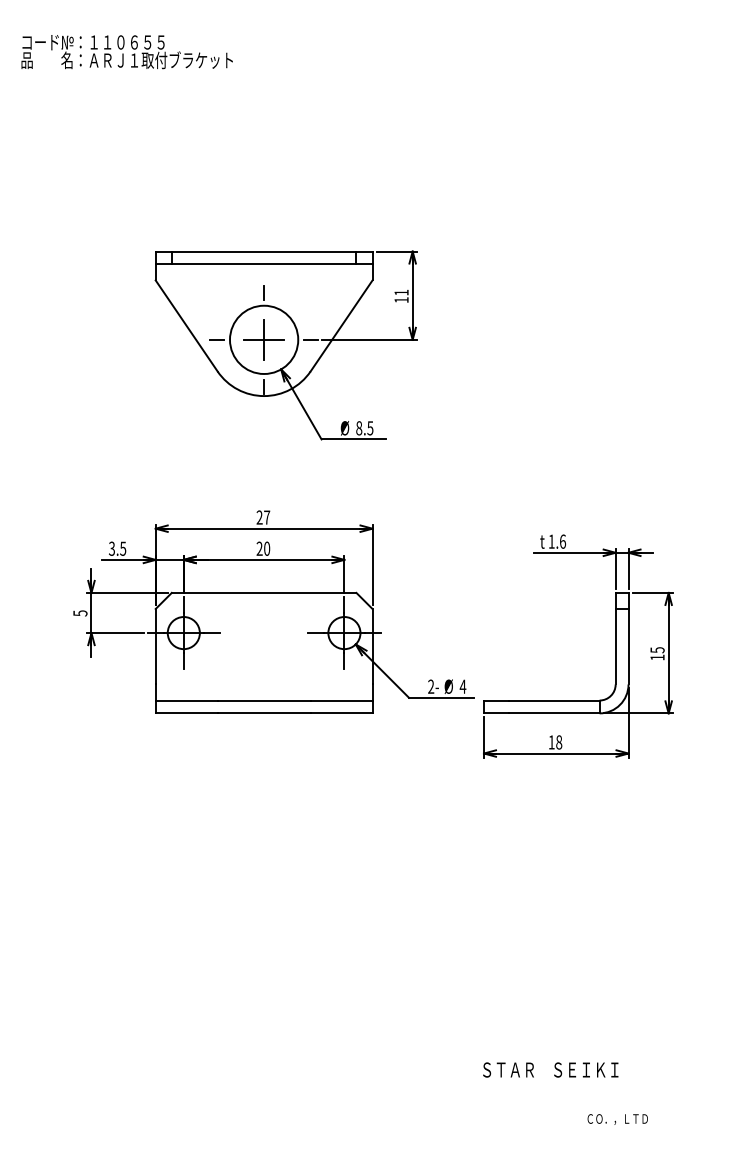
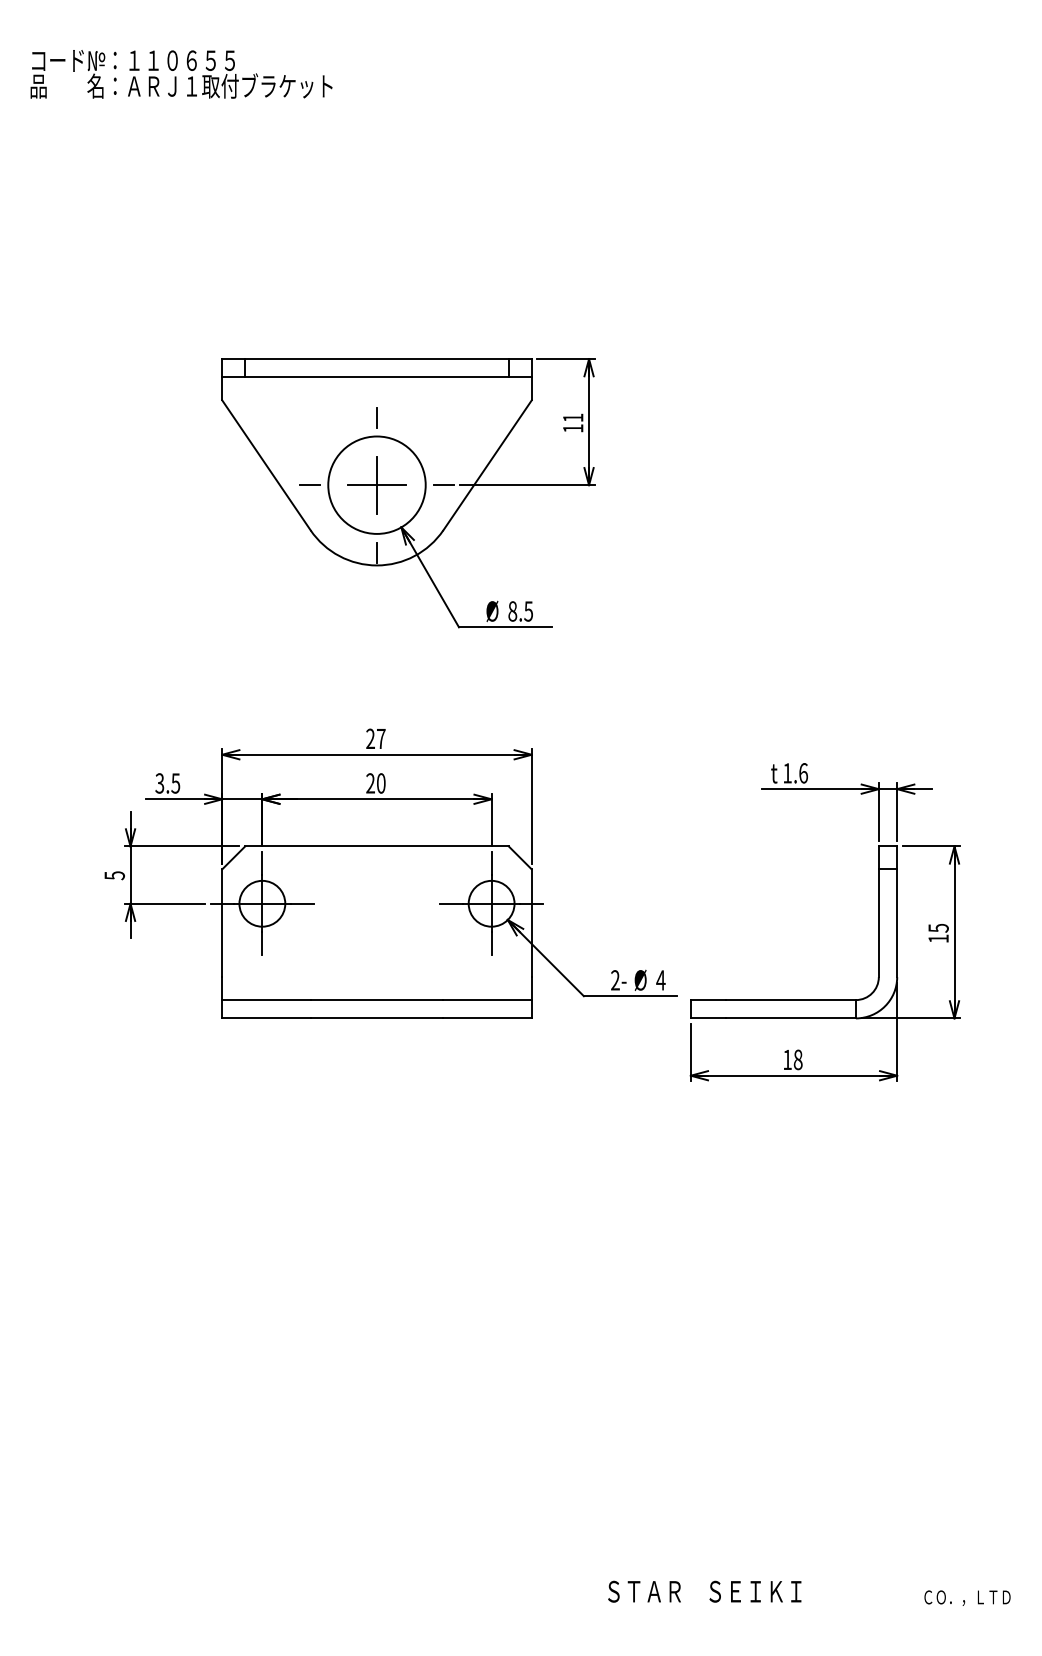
text: (550, 1069) -> (704, 1590), moved
text: (617, 1119) -> (967, 1598), moved

